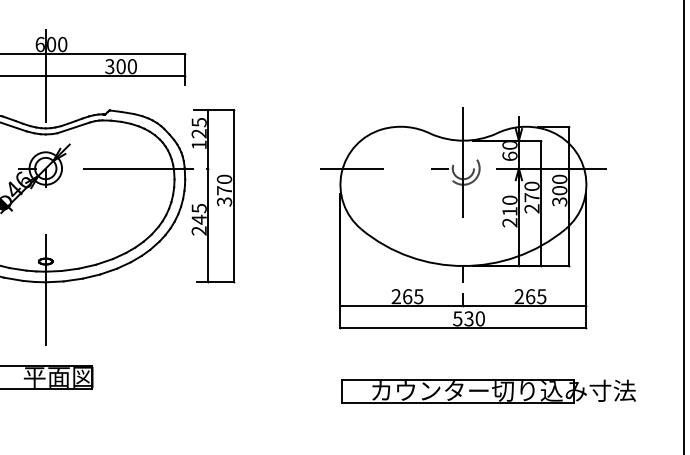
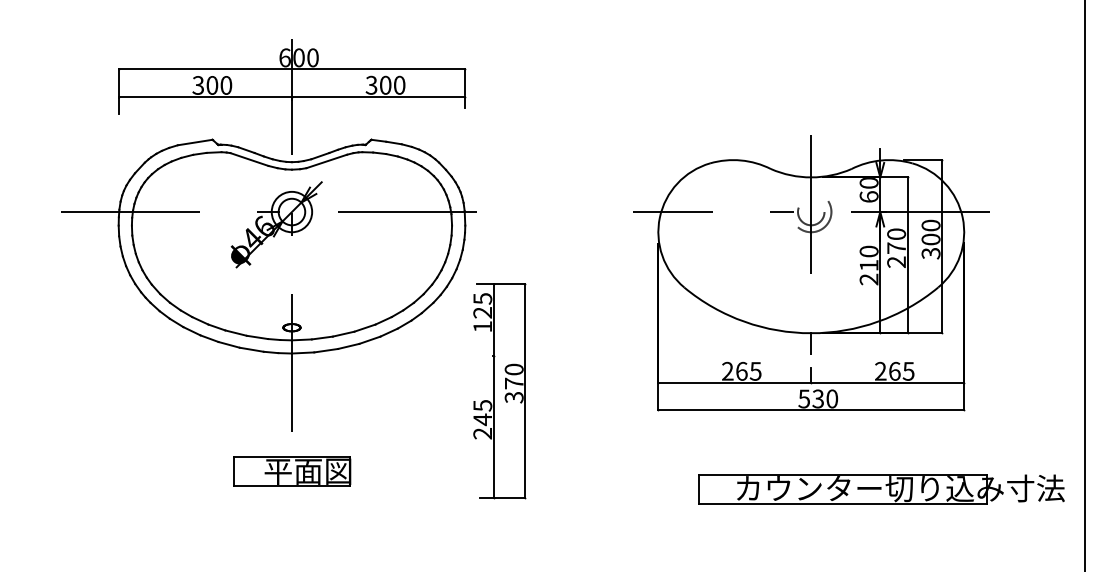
part: (212, 197) -> (499, 391), moved
part: (488, 391) -> (881, 489), moved

